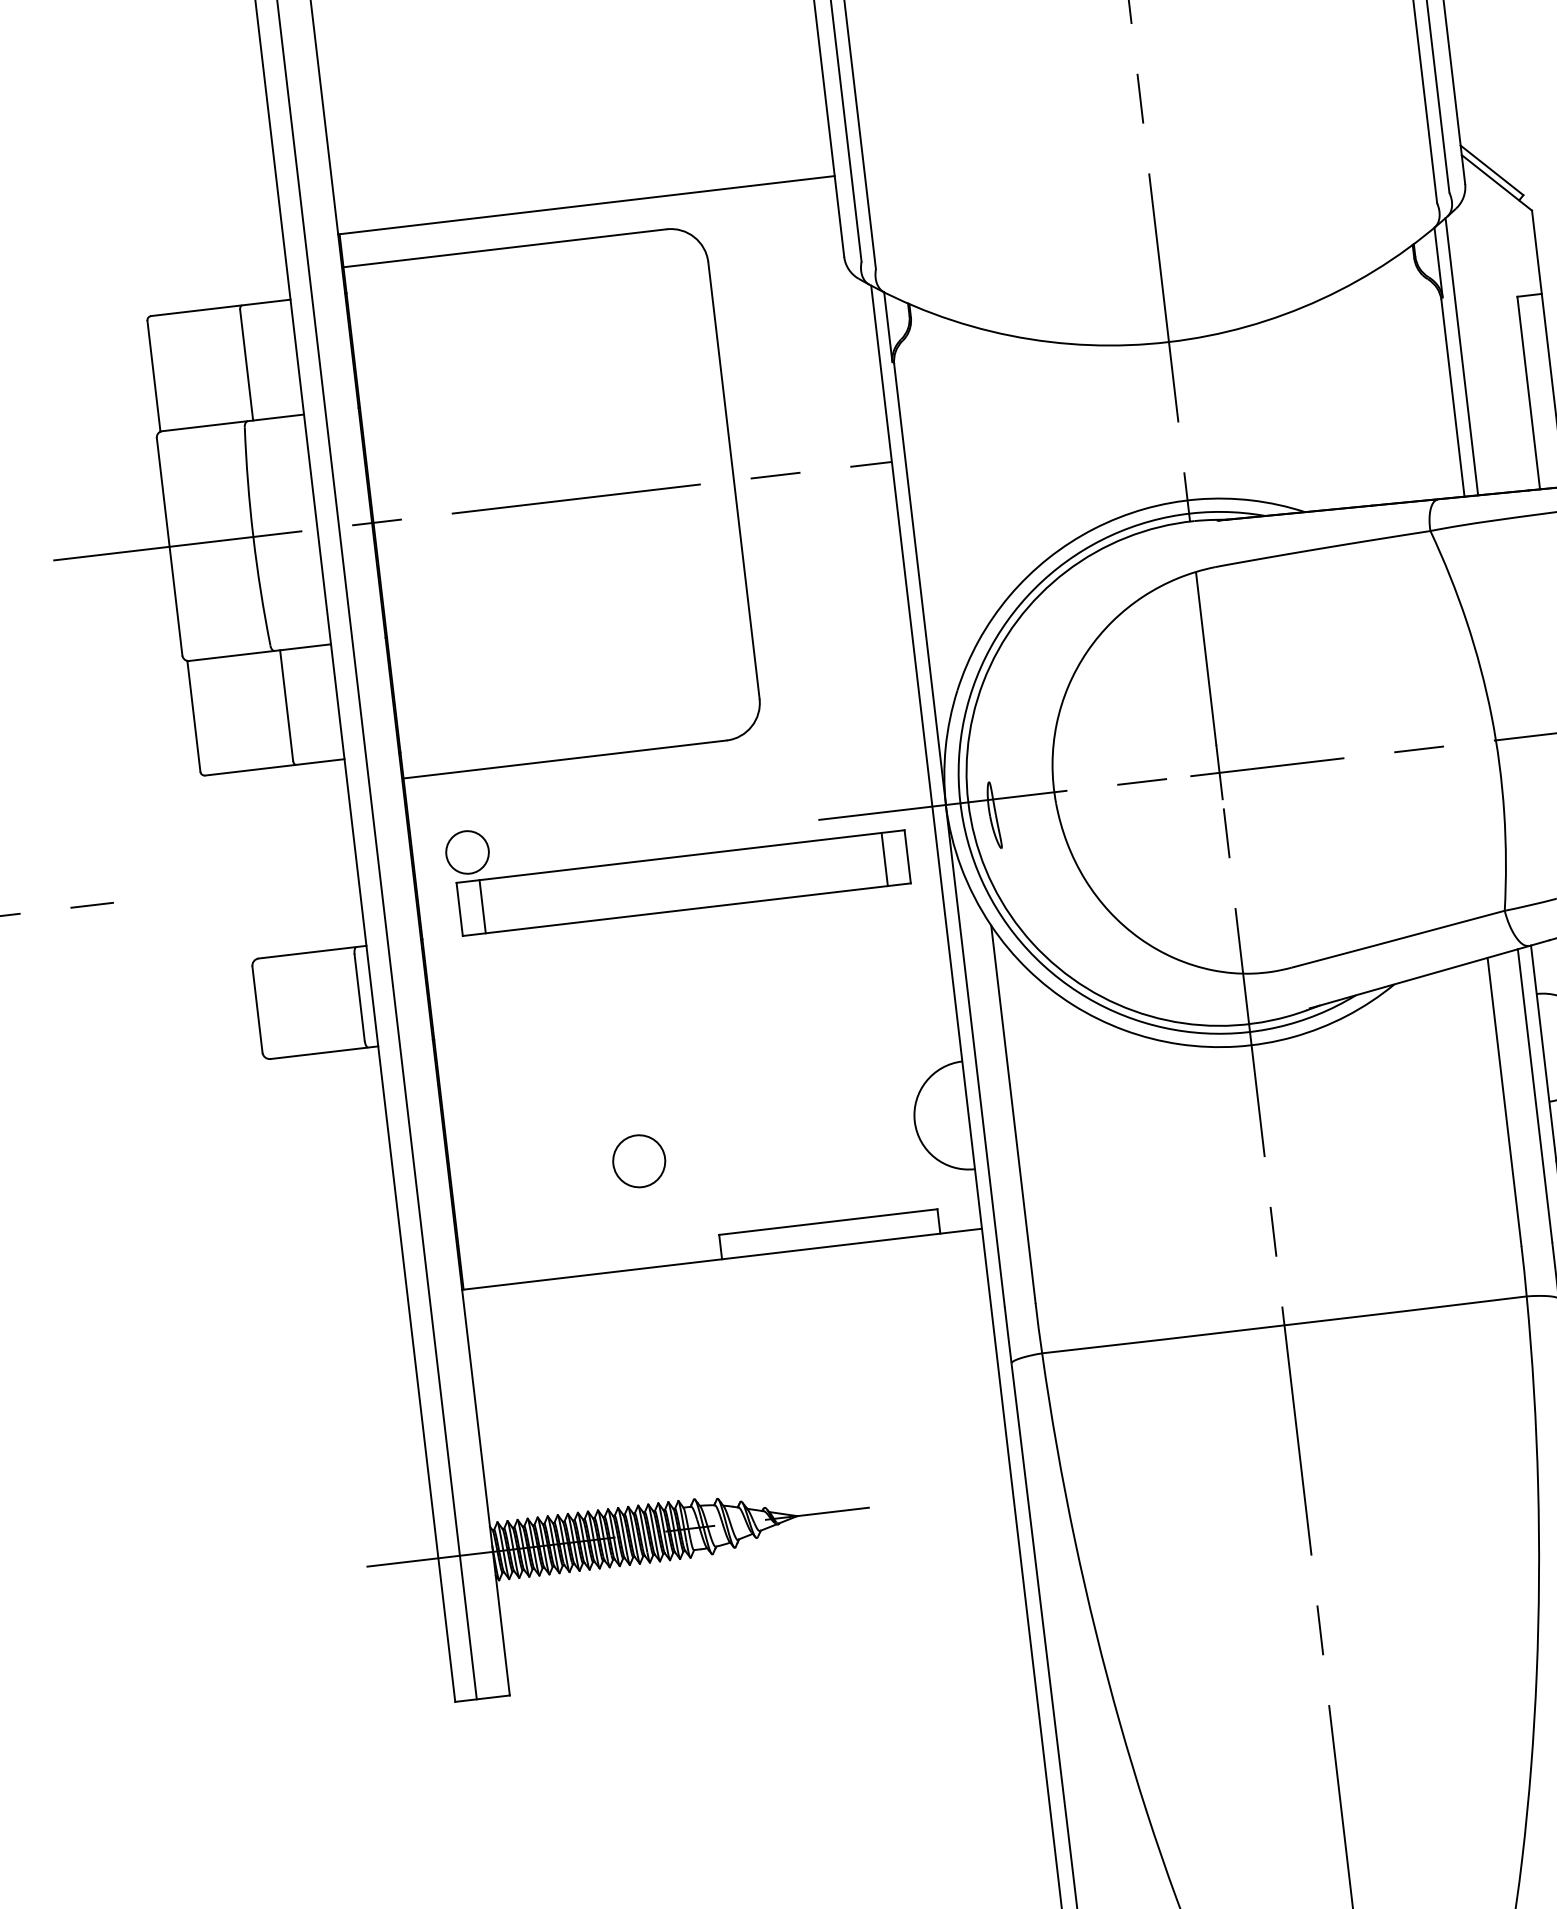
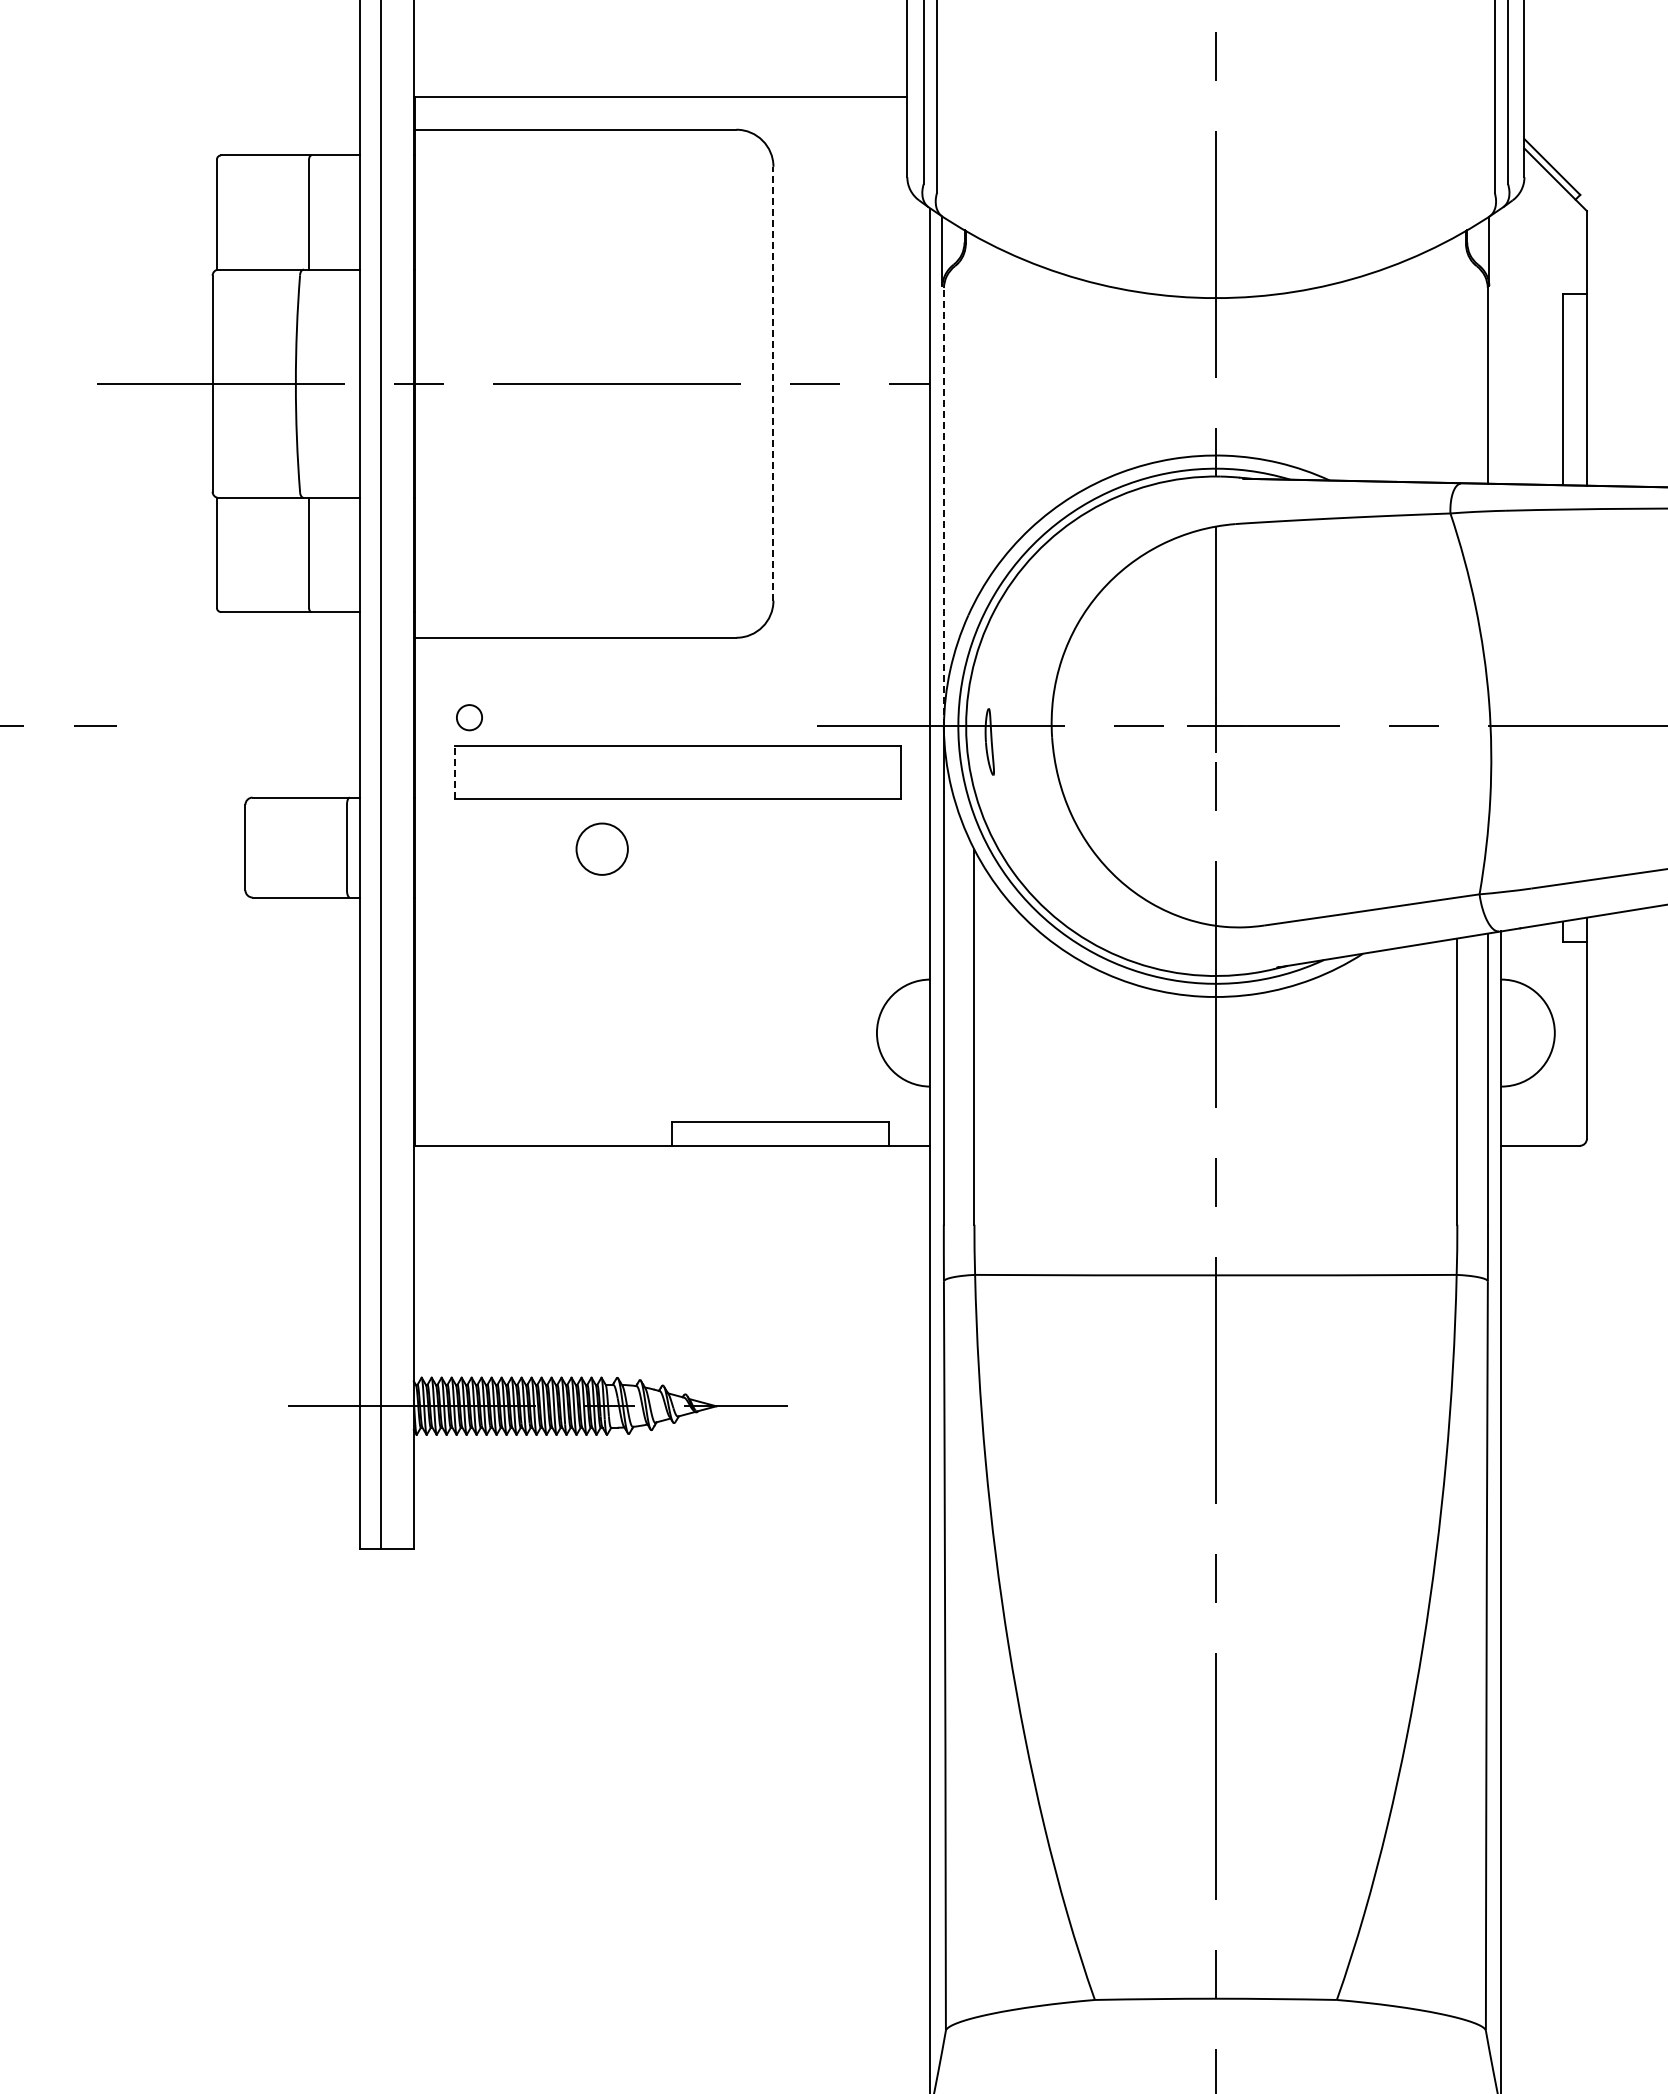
line: (1462, 356) -> (1501, 346), removed
line: (733, 480) -> (773, 383), solid -> dashed
line: (919, 583) -> (943, 506), solid -> dashed
circle: (467, 852) -> (469, 717), size x0.6
line: (884, 859) -> (877, 772), removed
line: (483, 906) -> (478, 772), removed
line: (459, 909) -> (455, 772), solid -> dashed
circle: (638, 1160) -> (601, 848), moved

